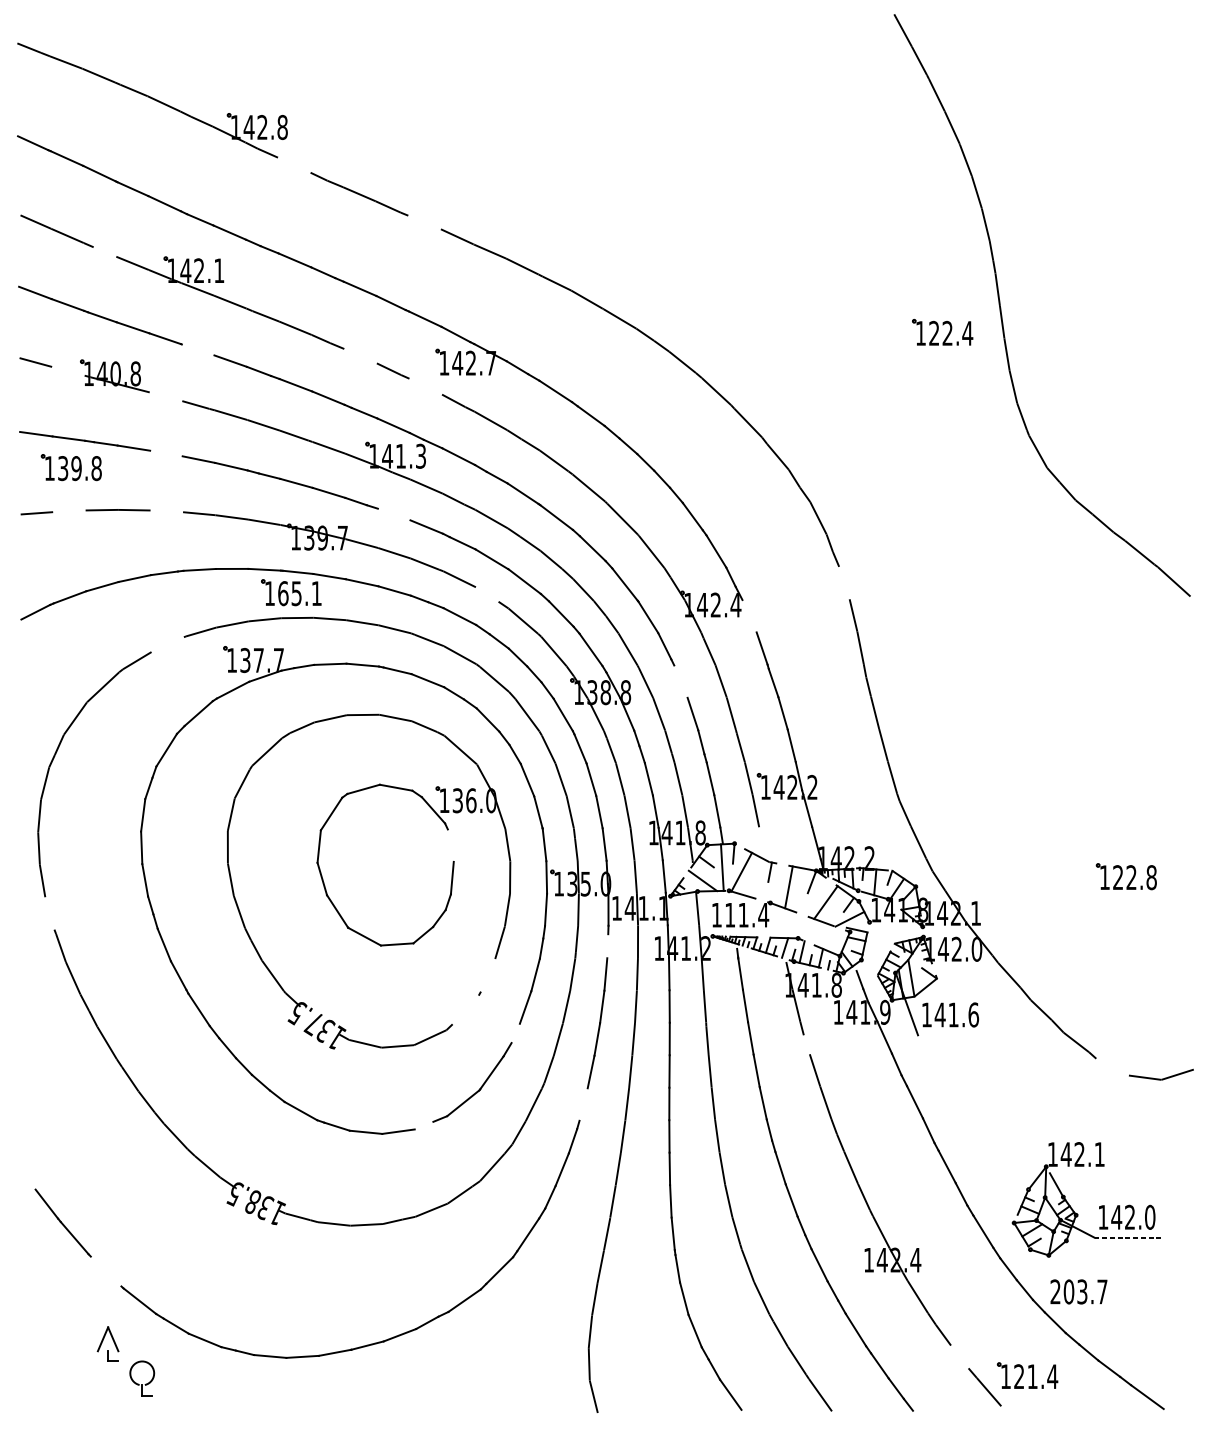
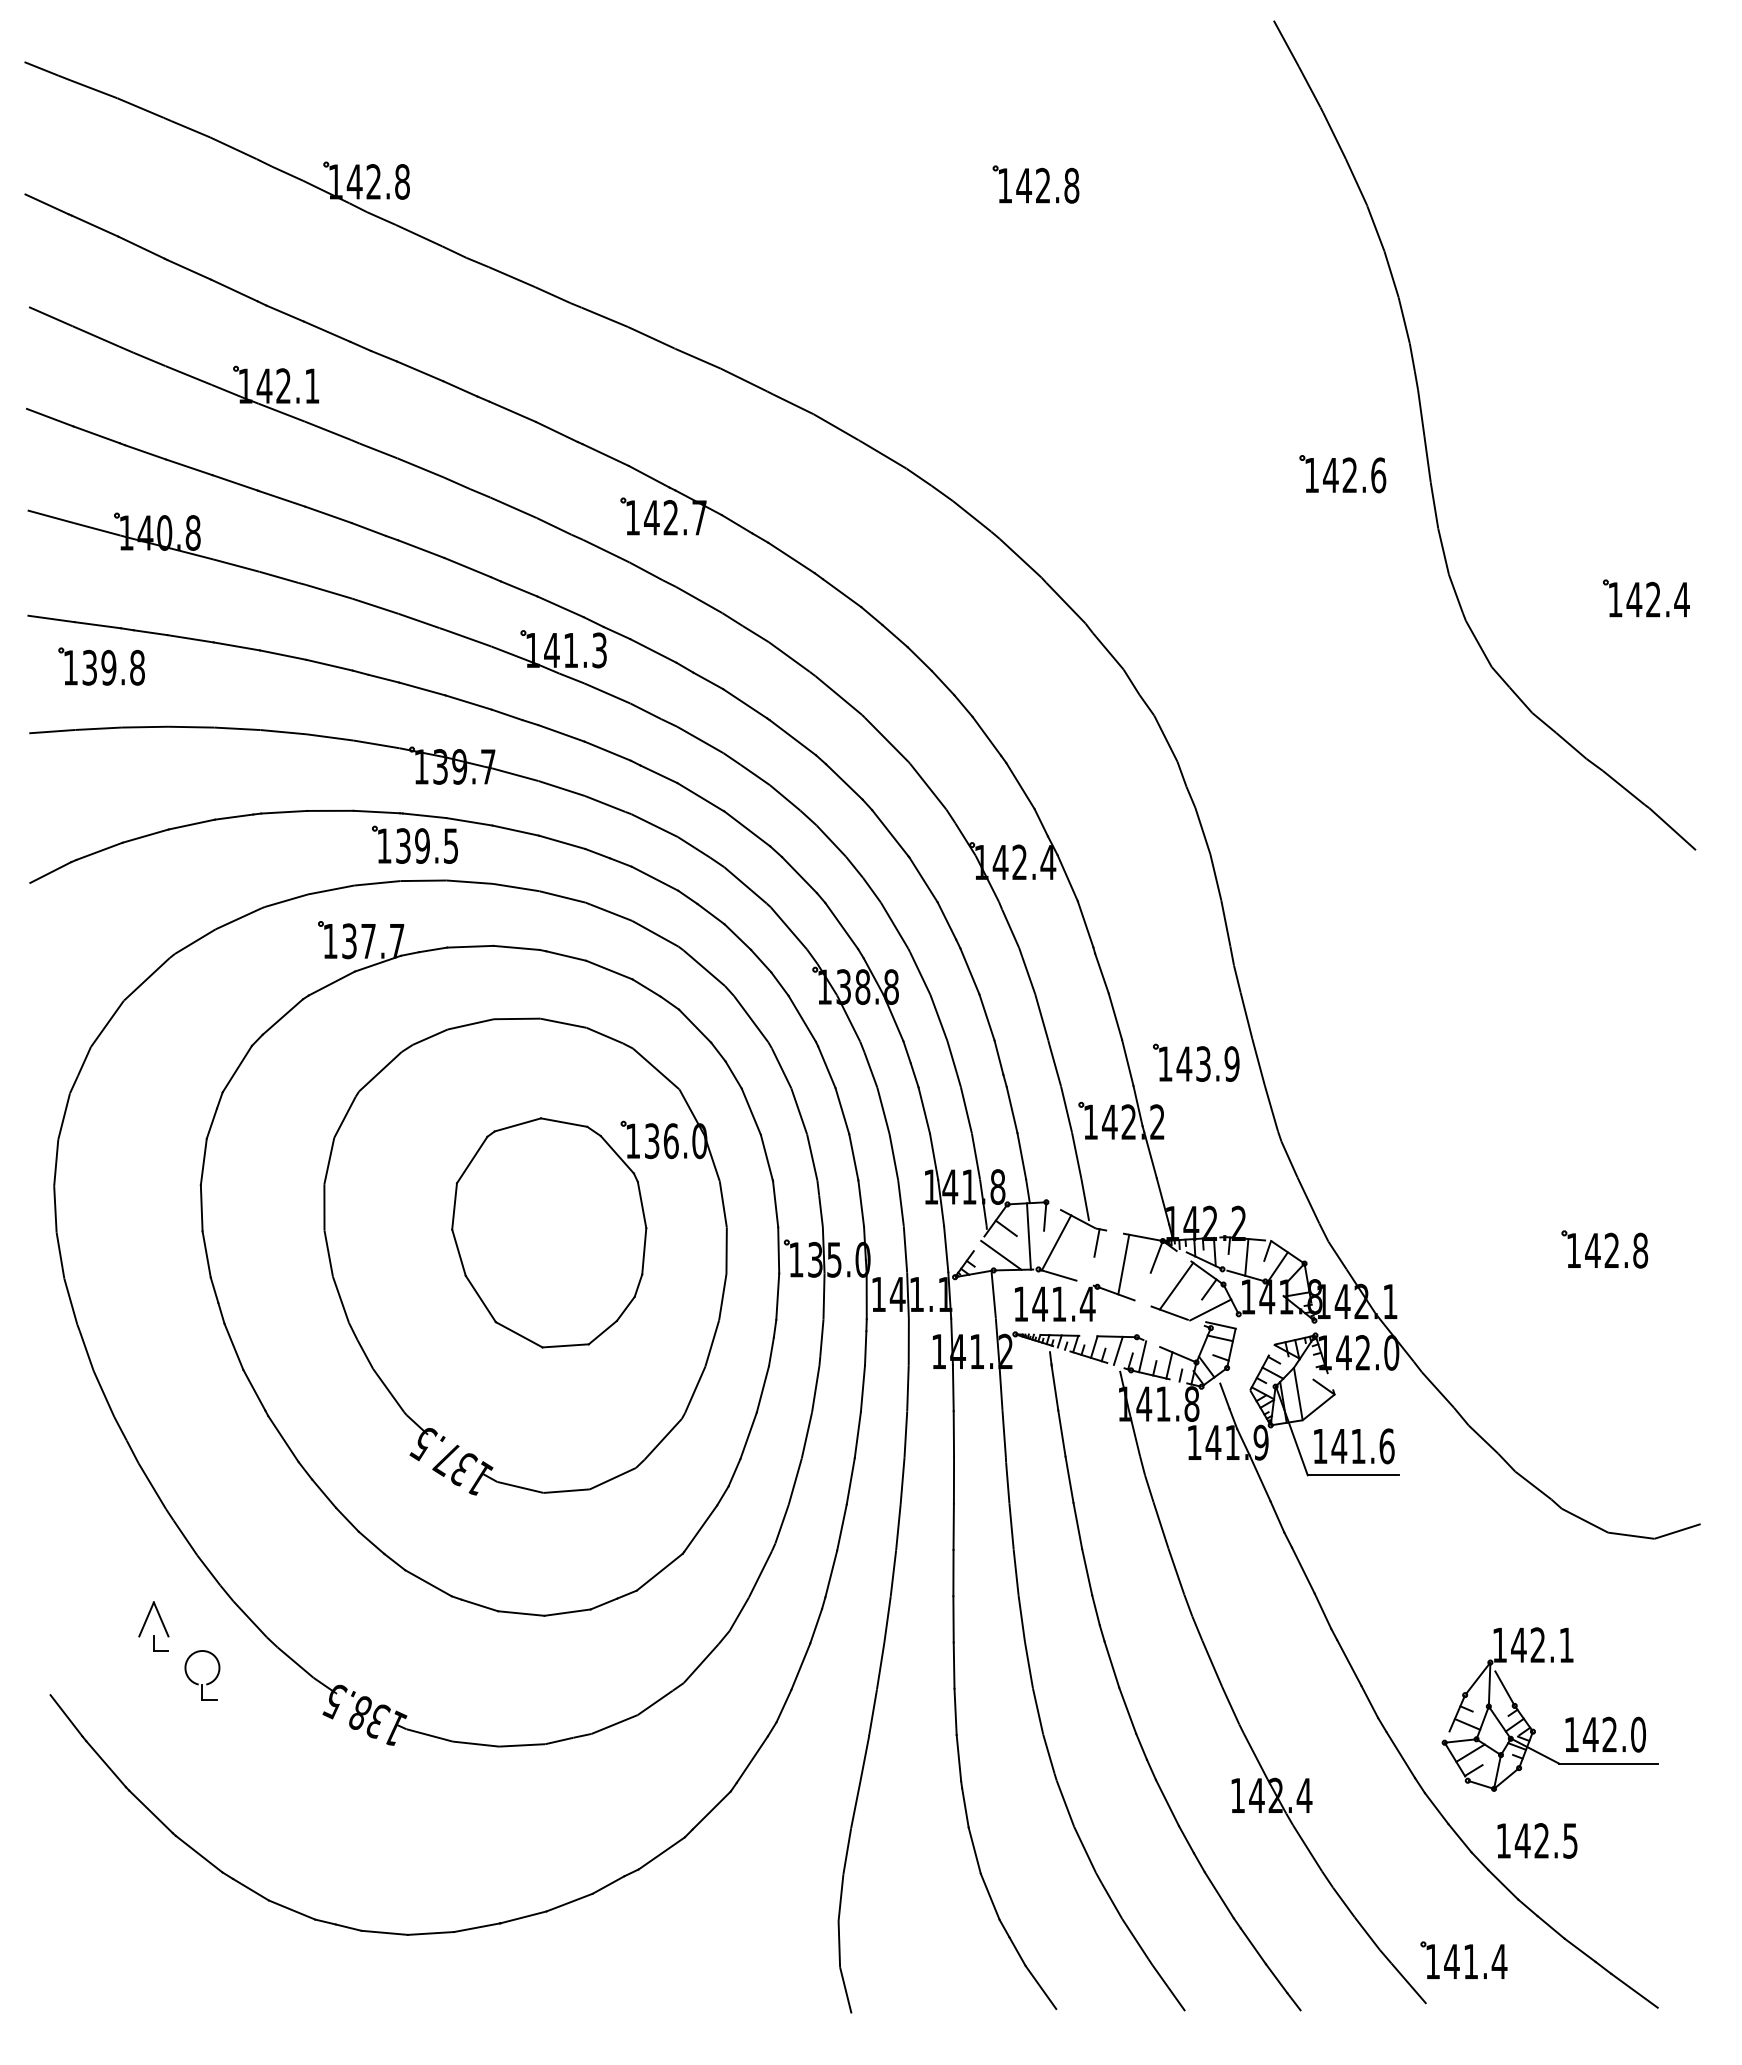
part: (722, 129) -> (1028, 184), added
line: (293, 165) -> (418, 235), added
line: (424, 221) -> (604, 316), added
line: (105, 252) -> (149, 359), added
text: (950, 333) -> (1354, 475), 122.4 -> 142.6
line: (197, 349) -> (281, 498), added
line: (360, 356) -> (513, 507), added
line: (68, 371) -> (97, 529), added
line: (425, 386) -> (606, 550), added
line: (166, 396) -> (236, 565), added
part: (1150, 419) -> (1639, 598), added
line: (166, 453) -> (236, 646), added
line: (69, 511) -> (98, 728), added
line: (166, 511) -> (237, 728), added
line: (394, 514) -> (561, 733), added
line: (844, 582) -> (1202, 830), added
text: (299, 593) -> (426, 845), 165.1 -> 139.5
line: (486, 594) -> (693, 847), added
line: (749, 616) -> (1067, 878), added
line: (167, 644) -> (238, 918), added
line: (680, 681) -> (969, 971), added
part: (839, 745) -> (1196, 1062), added
line: (762, 841) -> (1085, 1199), added
line: (450, 845) -> (641, 1205), added
text: (1117, 876) -> (1592, 1249), 122.8 -> 142.8
line: (49, 913) -> (70, 1301), added
text: (730, 914) -> (1040, 1303), 111.4 -> 141.4
line: (607, 946) -> (865, 1348), added
line: (488, 975) -> (695, 1389), added
line: (465, 1009) -> (662, 1438), added
line: (515, 1033) -> (734, 1472), added
line: (950, 1035) -> (1353, 1475), added
line: (806, 1044) -> (1149, 1488), added
line: (1112, 1067) -> (1584, 1520), added
line: (583, 1104) -> (831, 1573), added
line: (423, 1125) -> (603, 1603), added
line: (1129, 1237) -> (1608, 1763), dashed -> solid
line: (105, 1271) -> (150, 1811), added
text: (1078, 1291) -> (1536, 1840), 203.7 -> 142.5
line: (959, 1356) -> (1366, 1933), added
part: (131, 1366) -> (187, 1657), moved
text: (1018, 1376) -> (1451, 1961), 121.4 -> 141.4

